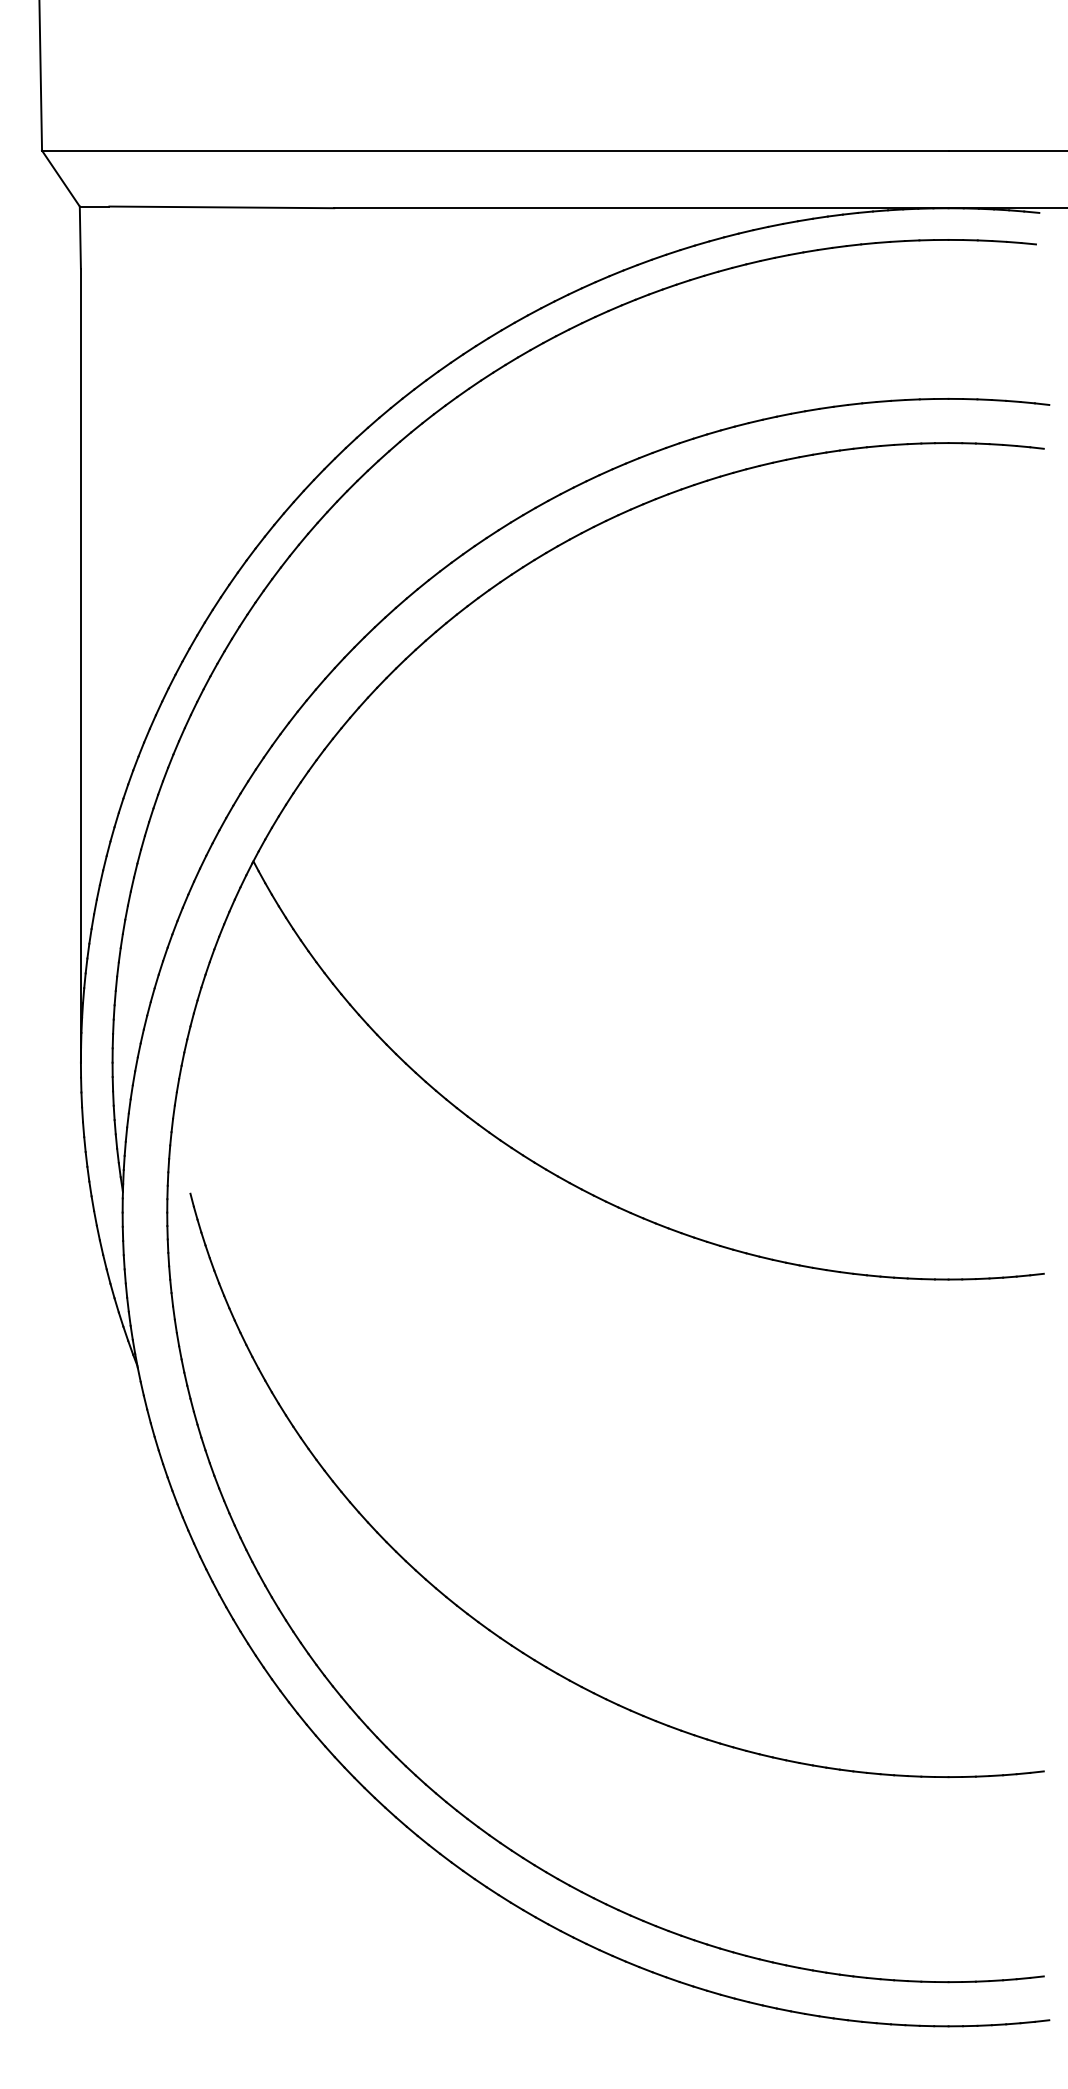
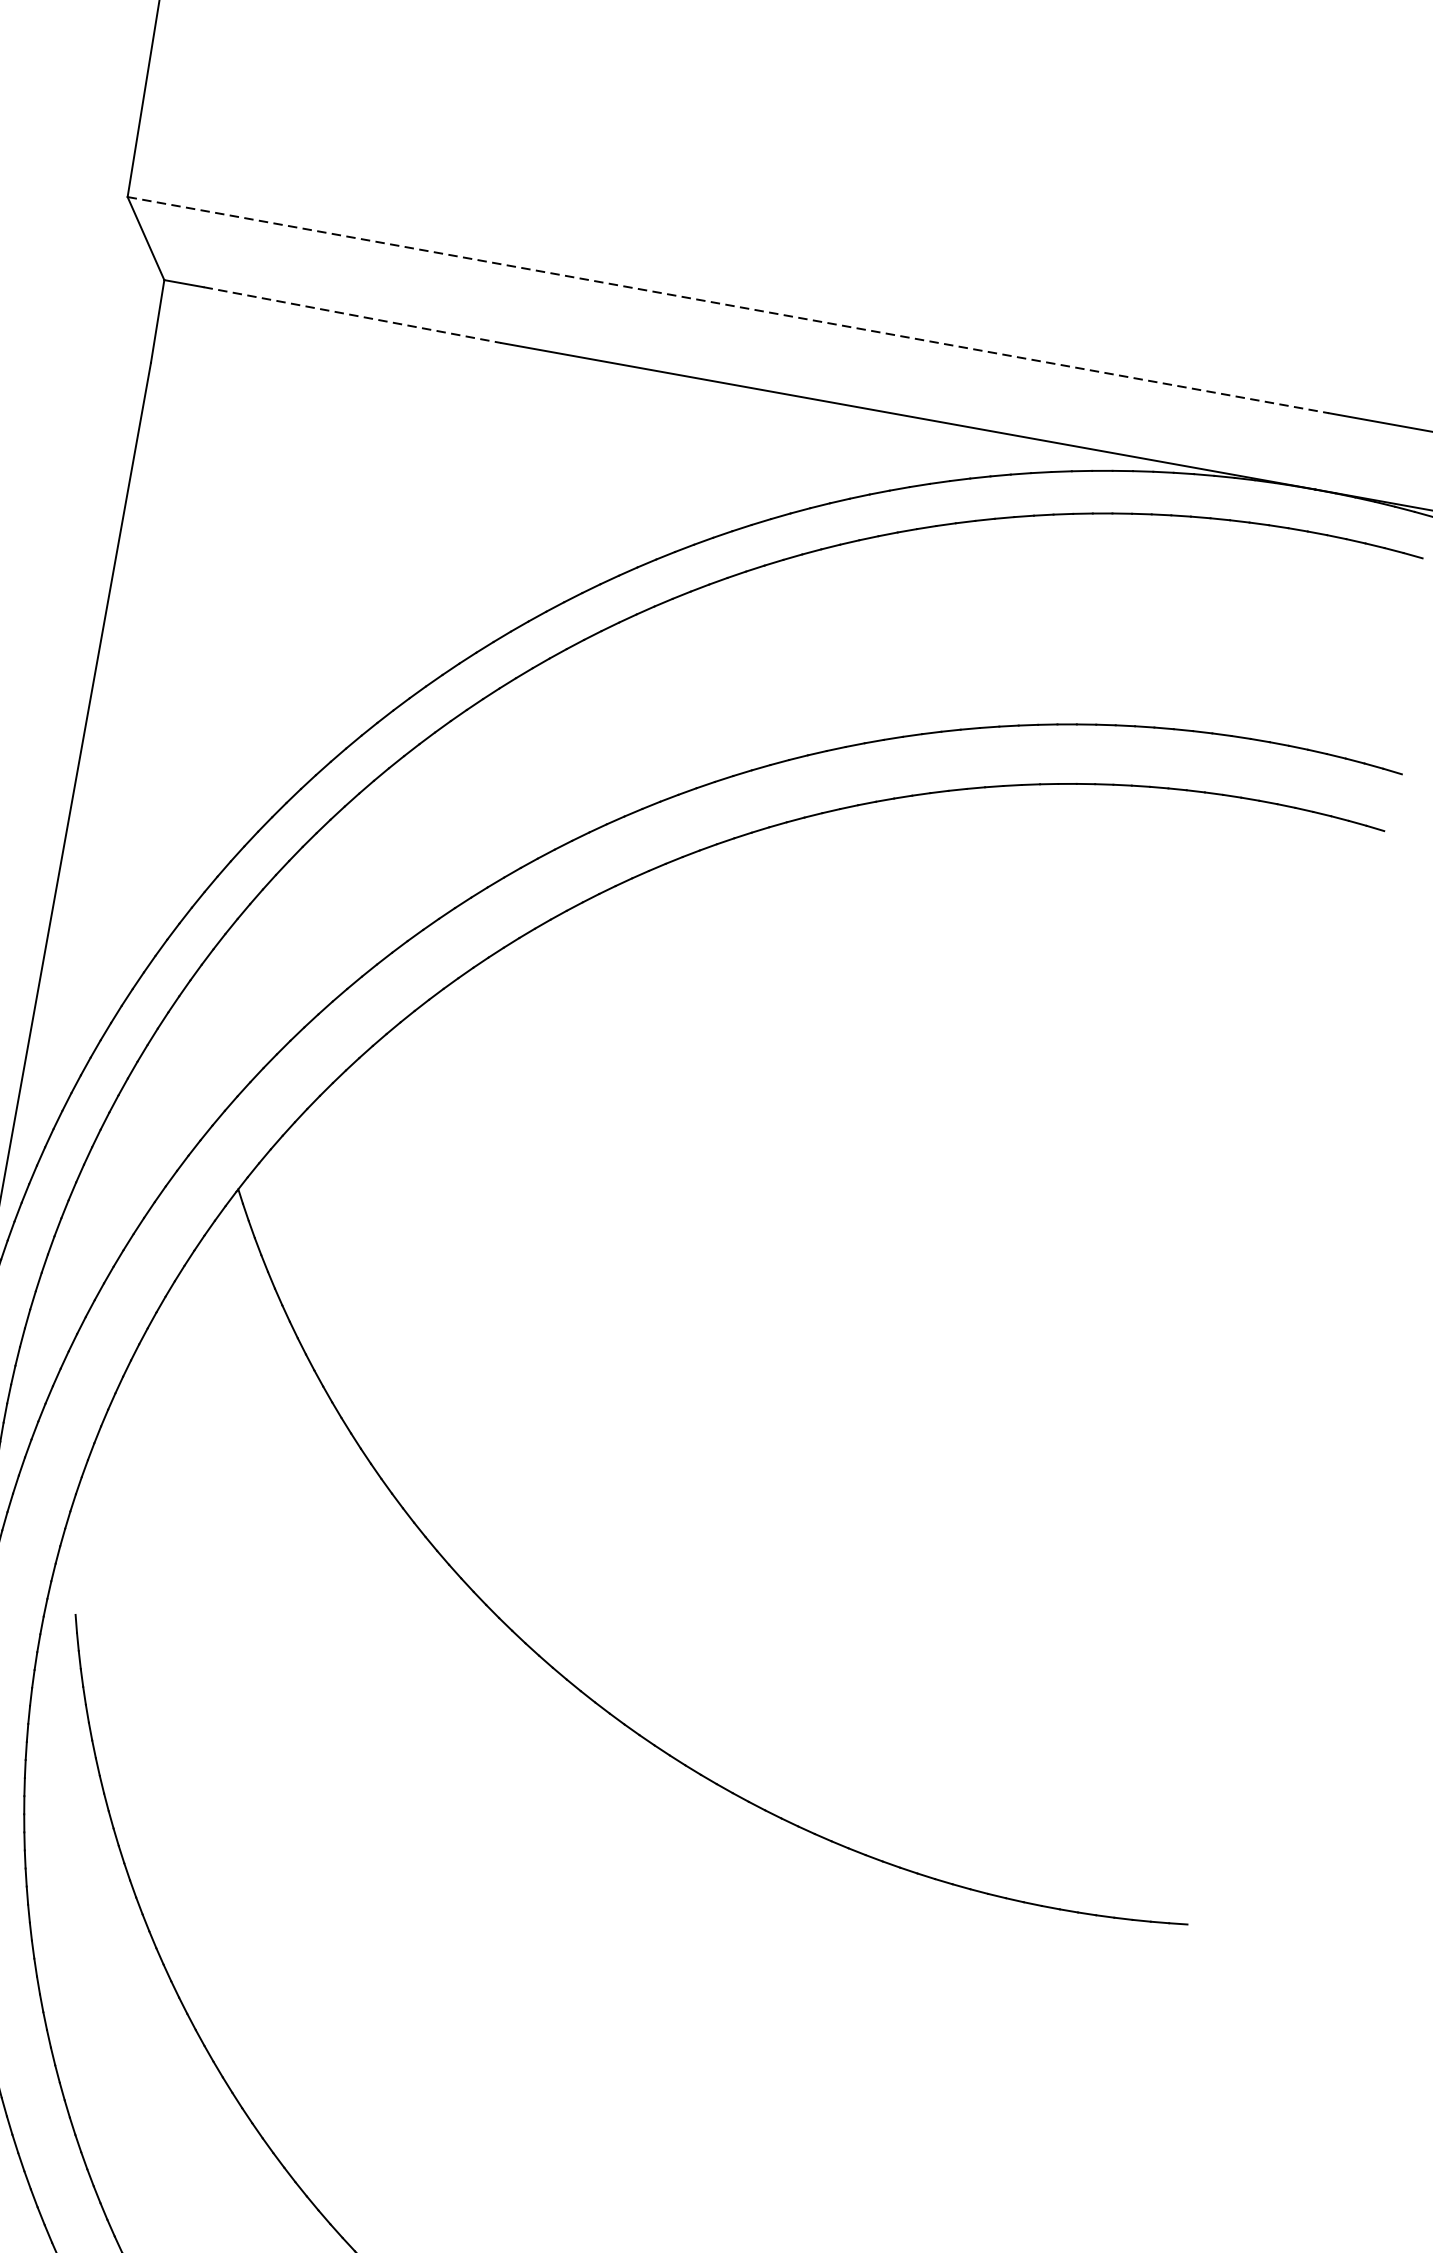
line: (495, 150) -> (728, 304), solid -> dashed
line: (222, 207) -> (353, 315), solid -> dashed

